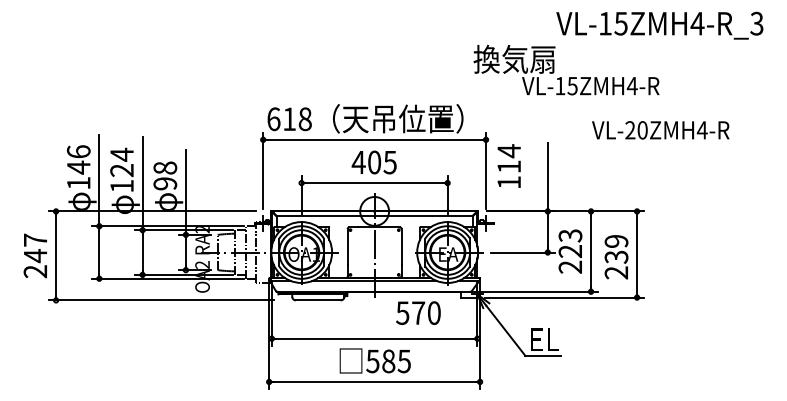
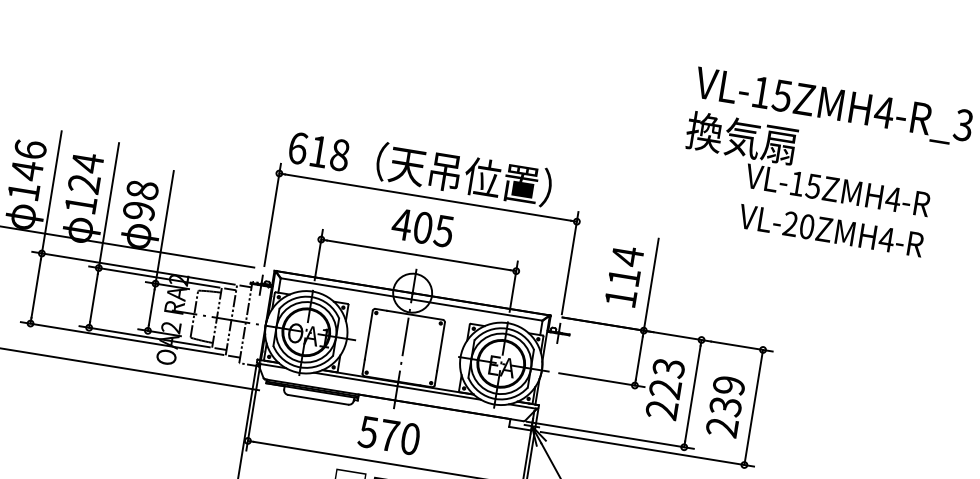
text: (566, 70) -> (808, 164), moved
text: (660, 130) -> (830, 230), moved
text: (508, 165) -> (623, 275), moved
text: (418, 312) -> (389, 434), moved

